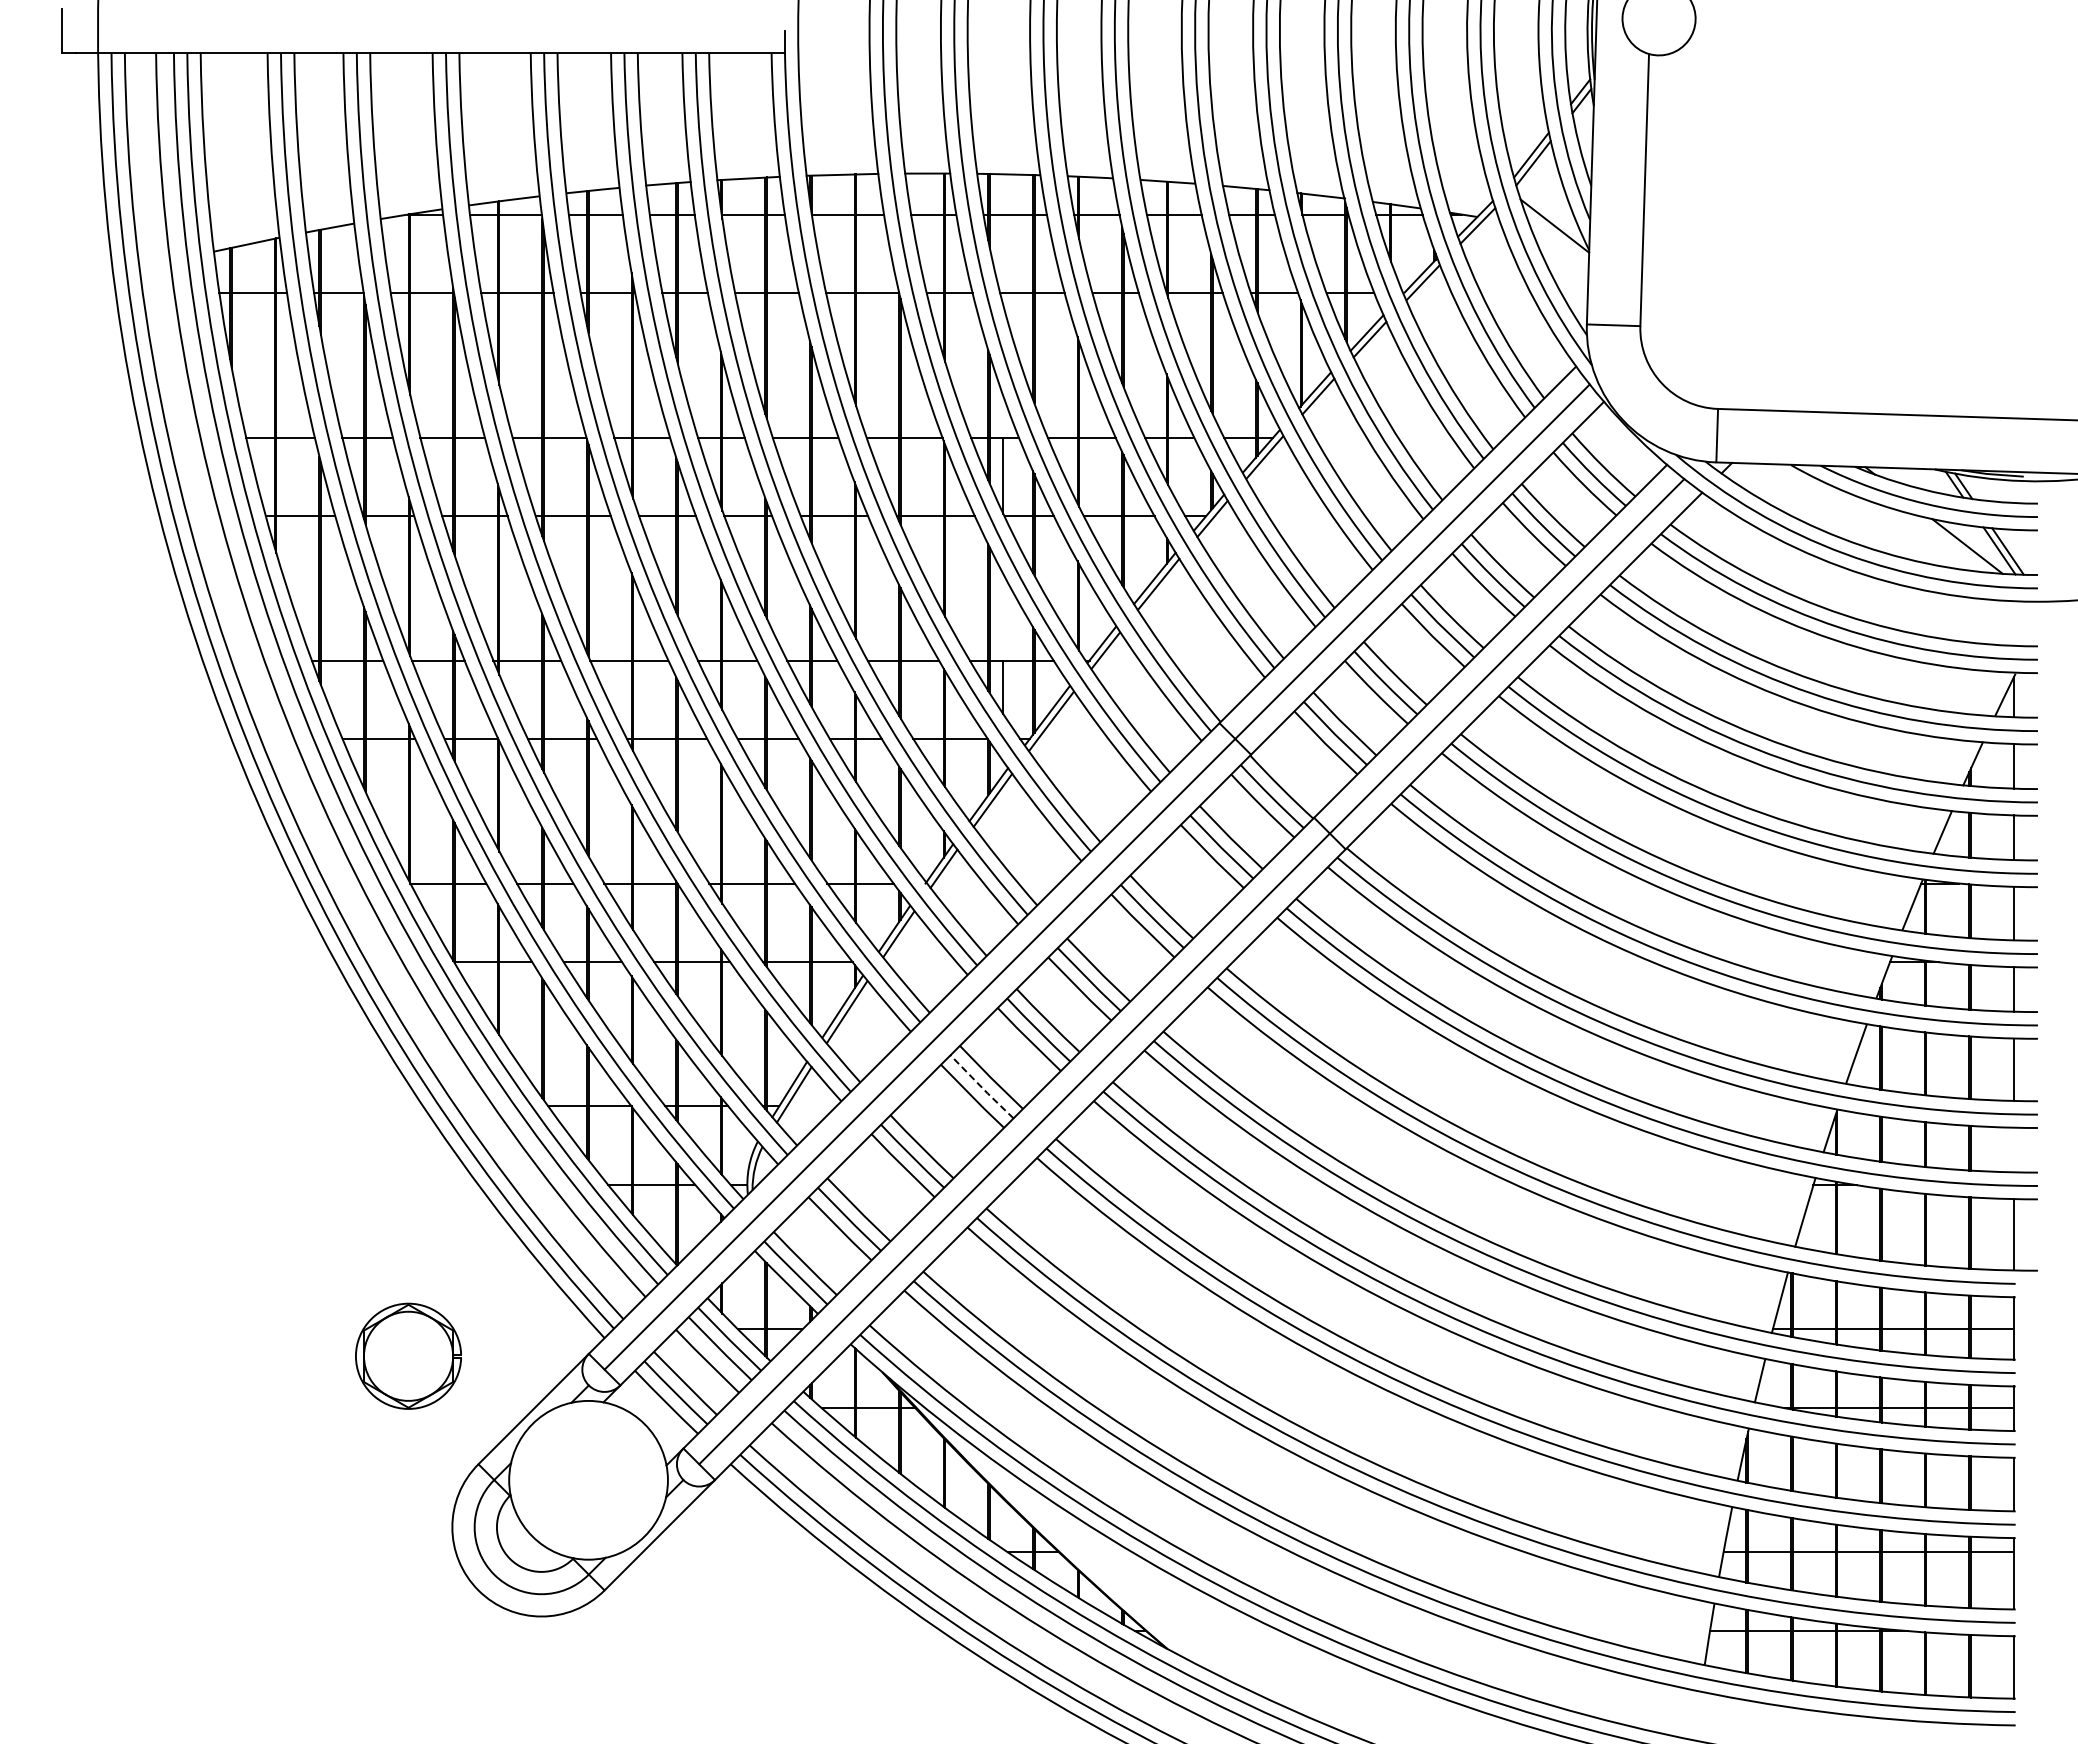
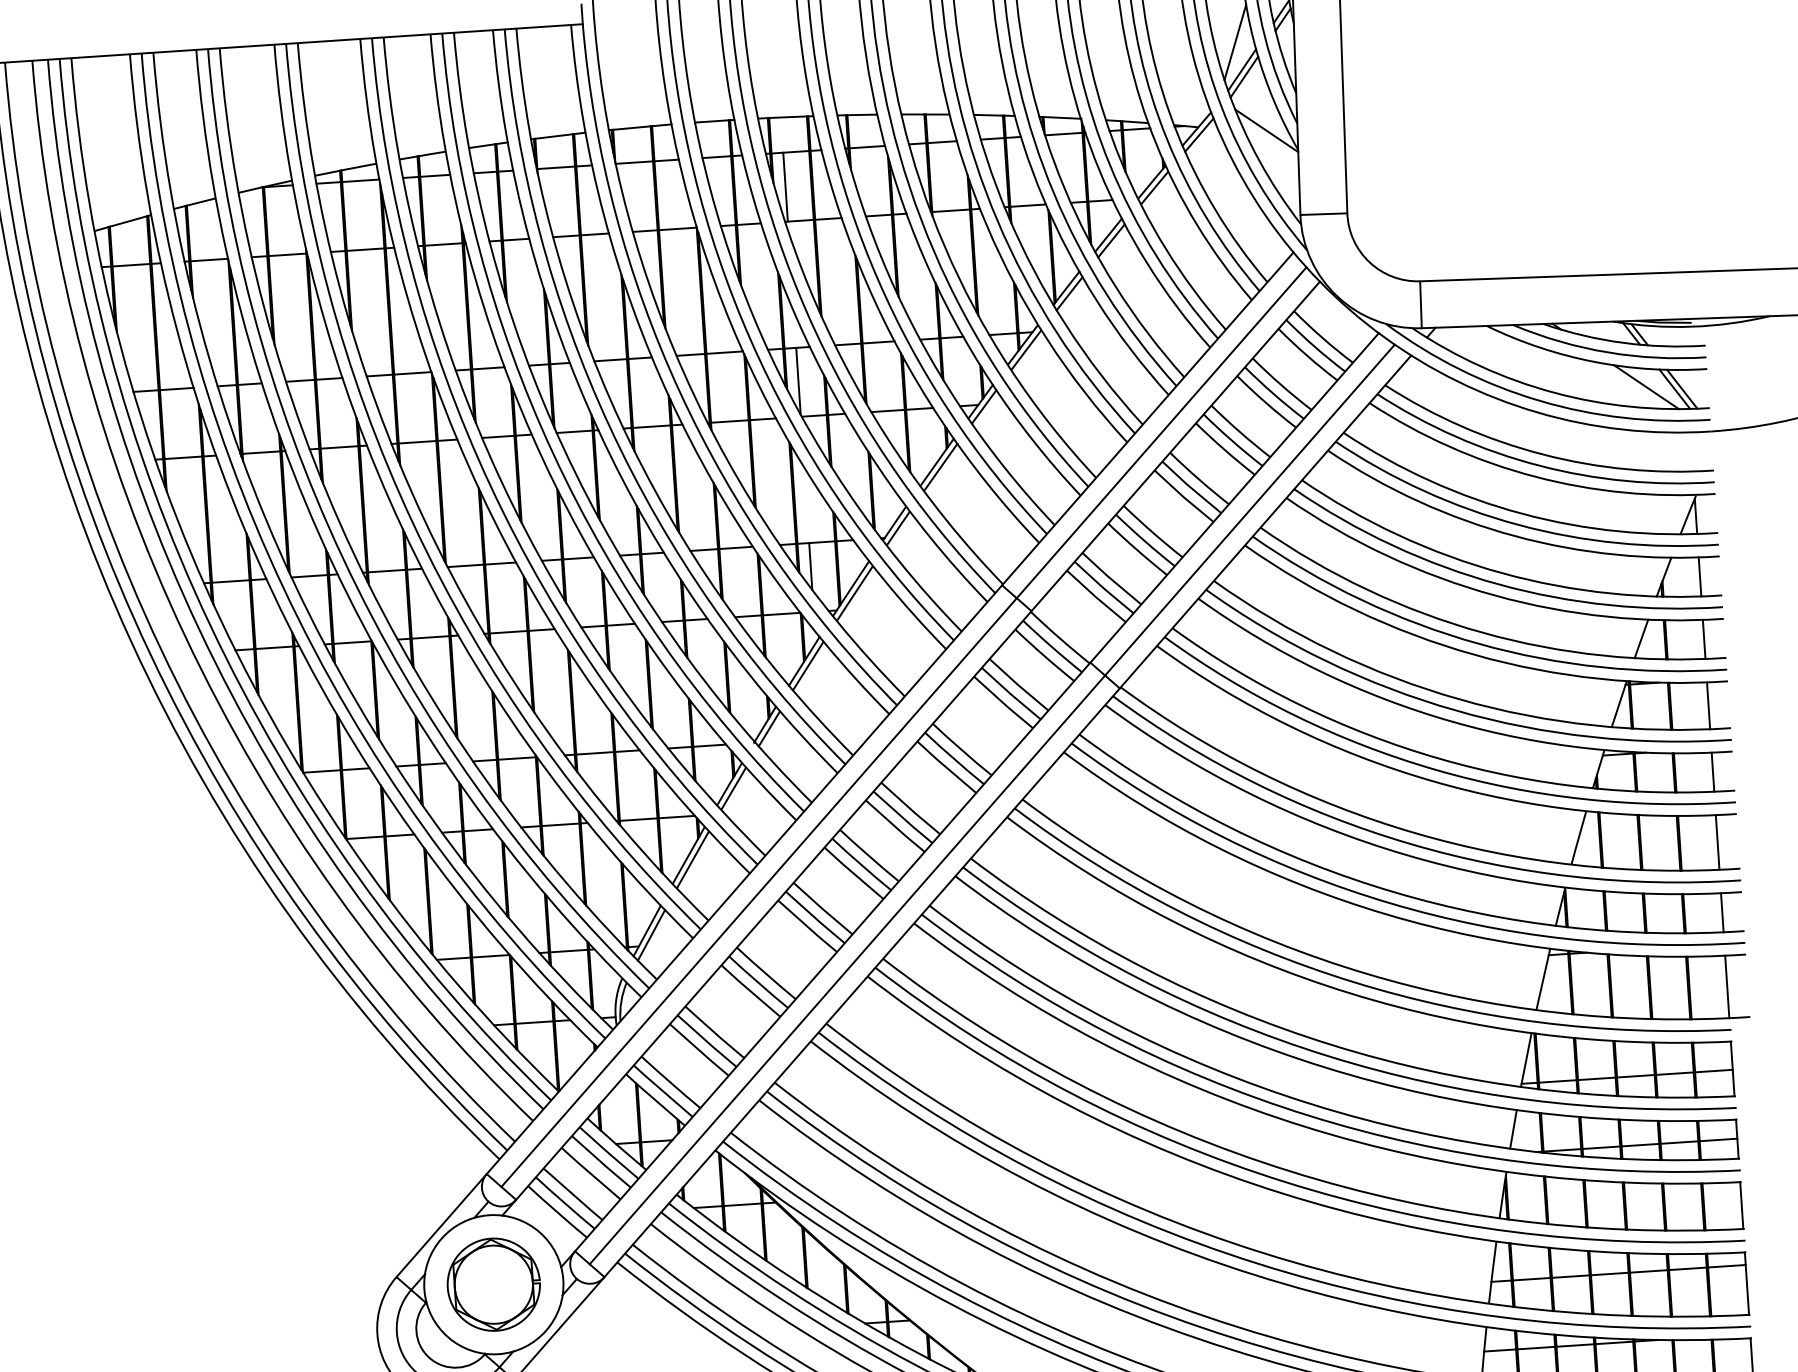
line: (1525, 123) -> (1235, 42), added
line: (1003, 253) -> (785, 186), added
line: (982, 1087) -> (815, 917), dashed -> solid
line: (2014, 1149) -> (1722, 912), added
part: (408, 1355) -> (493, 1284), moved

